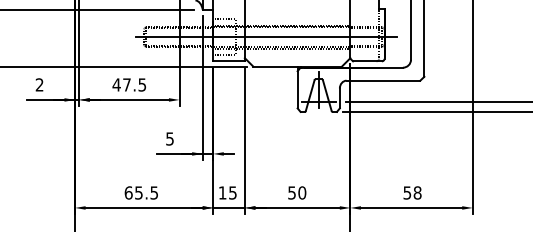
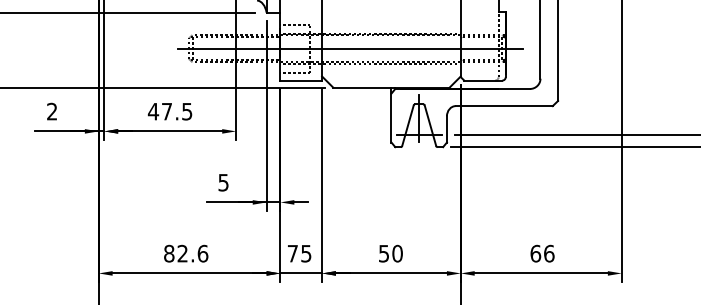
text: (141, 192) -> (186, 253), 65.5 -> 82.6
text: (222, 192) -> (292, 253), 15 -> 75
text: (412, 192) -> (542, 253), 58 -> 66

